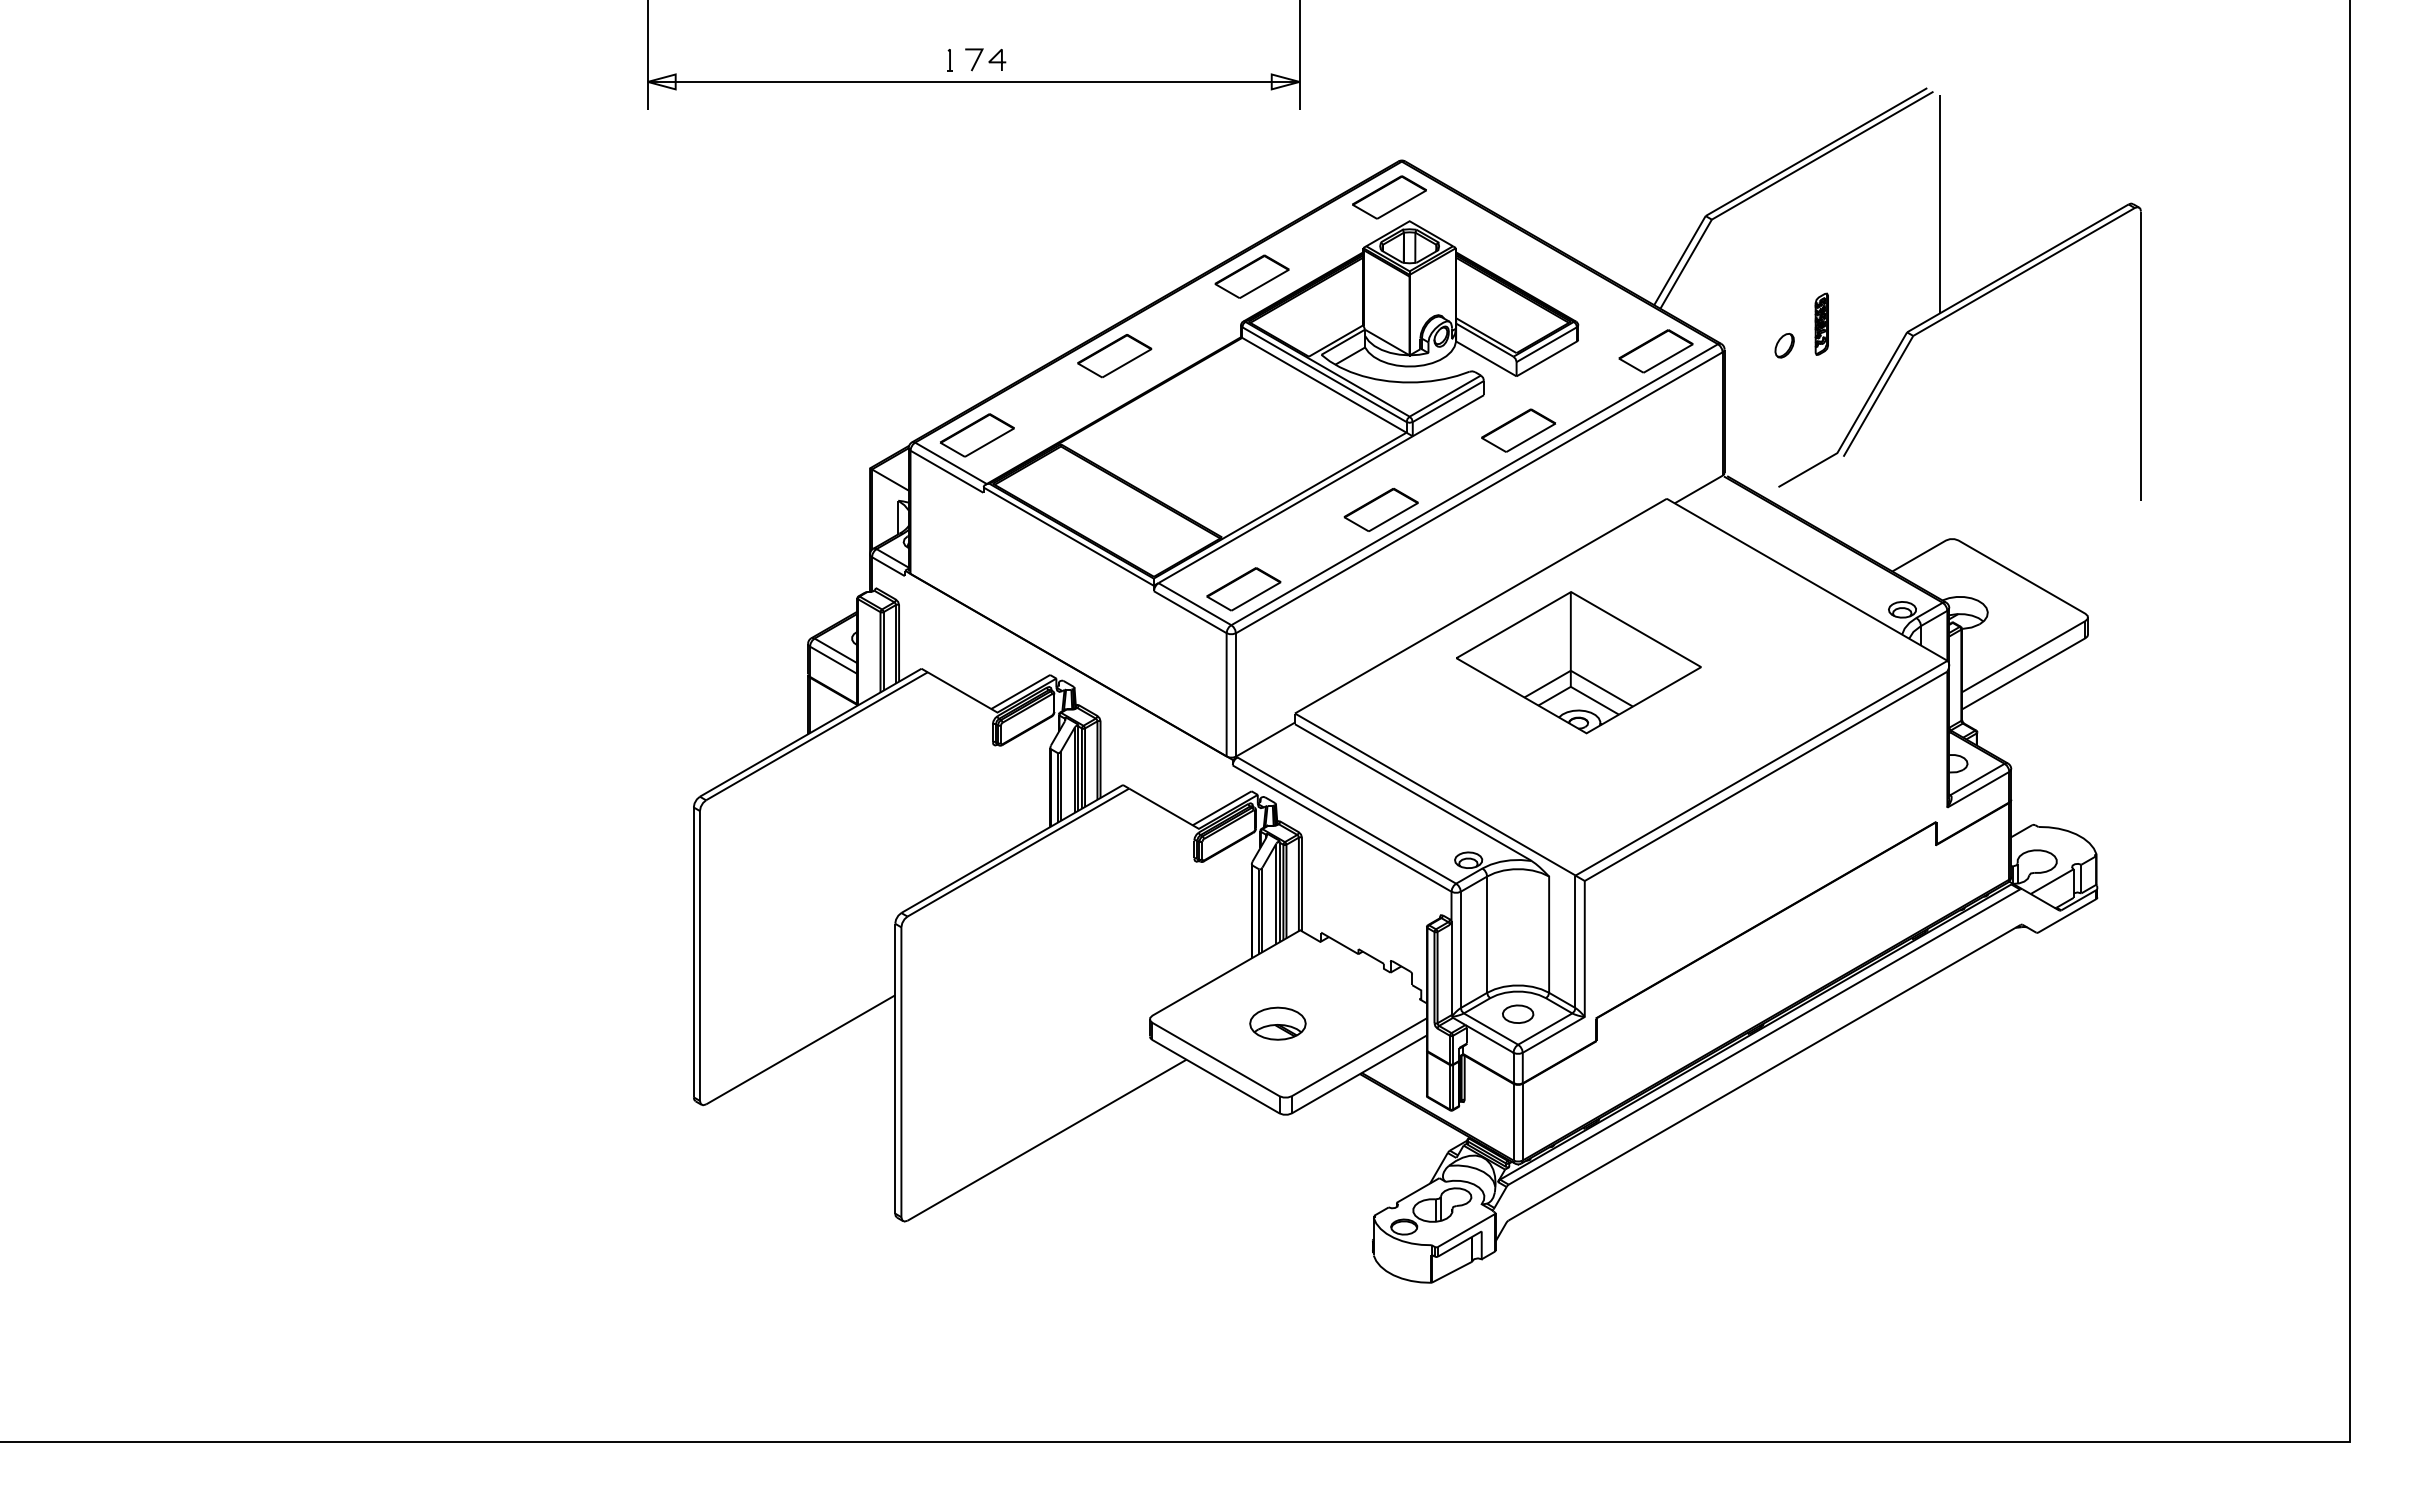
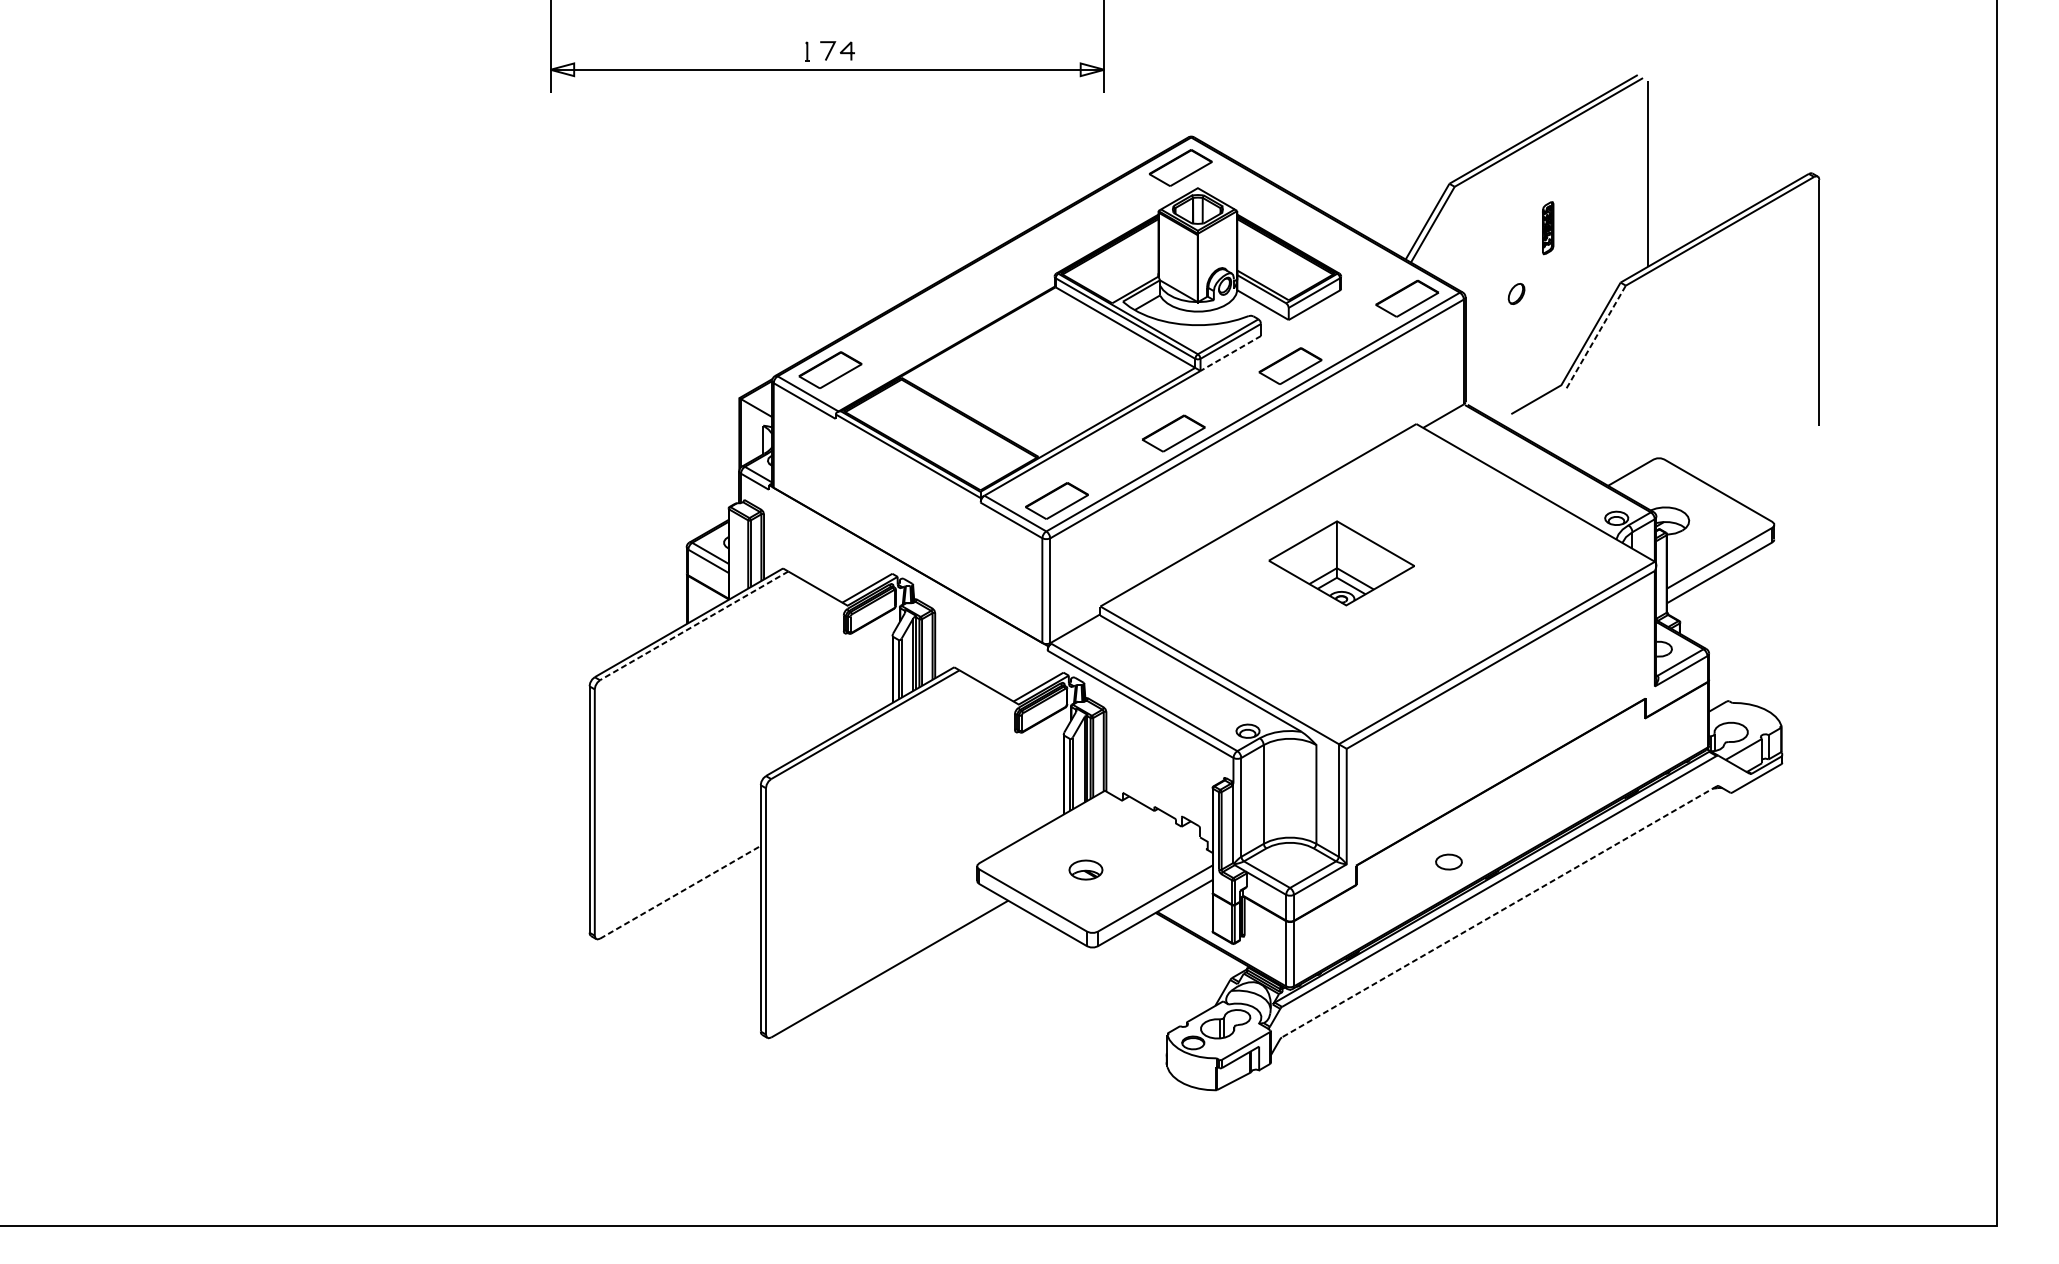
part: (1251, 276) -> (1063, 235), removed
part: (1821, 323) -> (1547, 227), moved
part: (1114, 356) -> (947, 303), removed
line: (1878, 396) -> (1596, 337), solid -> dashed
line: (1447, 415) -> (1230, 353), solid -> dashed
part: (1578, 662) -> (1341, 563), size x0.7
line: (816, 736) -> (693, 626), solid -> dashed
part: (1518, 1013) -> (1449, 861), moved
part: (1277, 1023) -> (1085, 869), size x0.7
line: (801, 1049) -> (681, 892), solid -> dashed
line: (1764, 1072) -> (1499, 911), solid -> dashed

